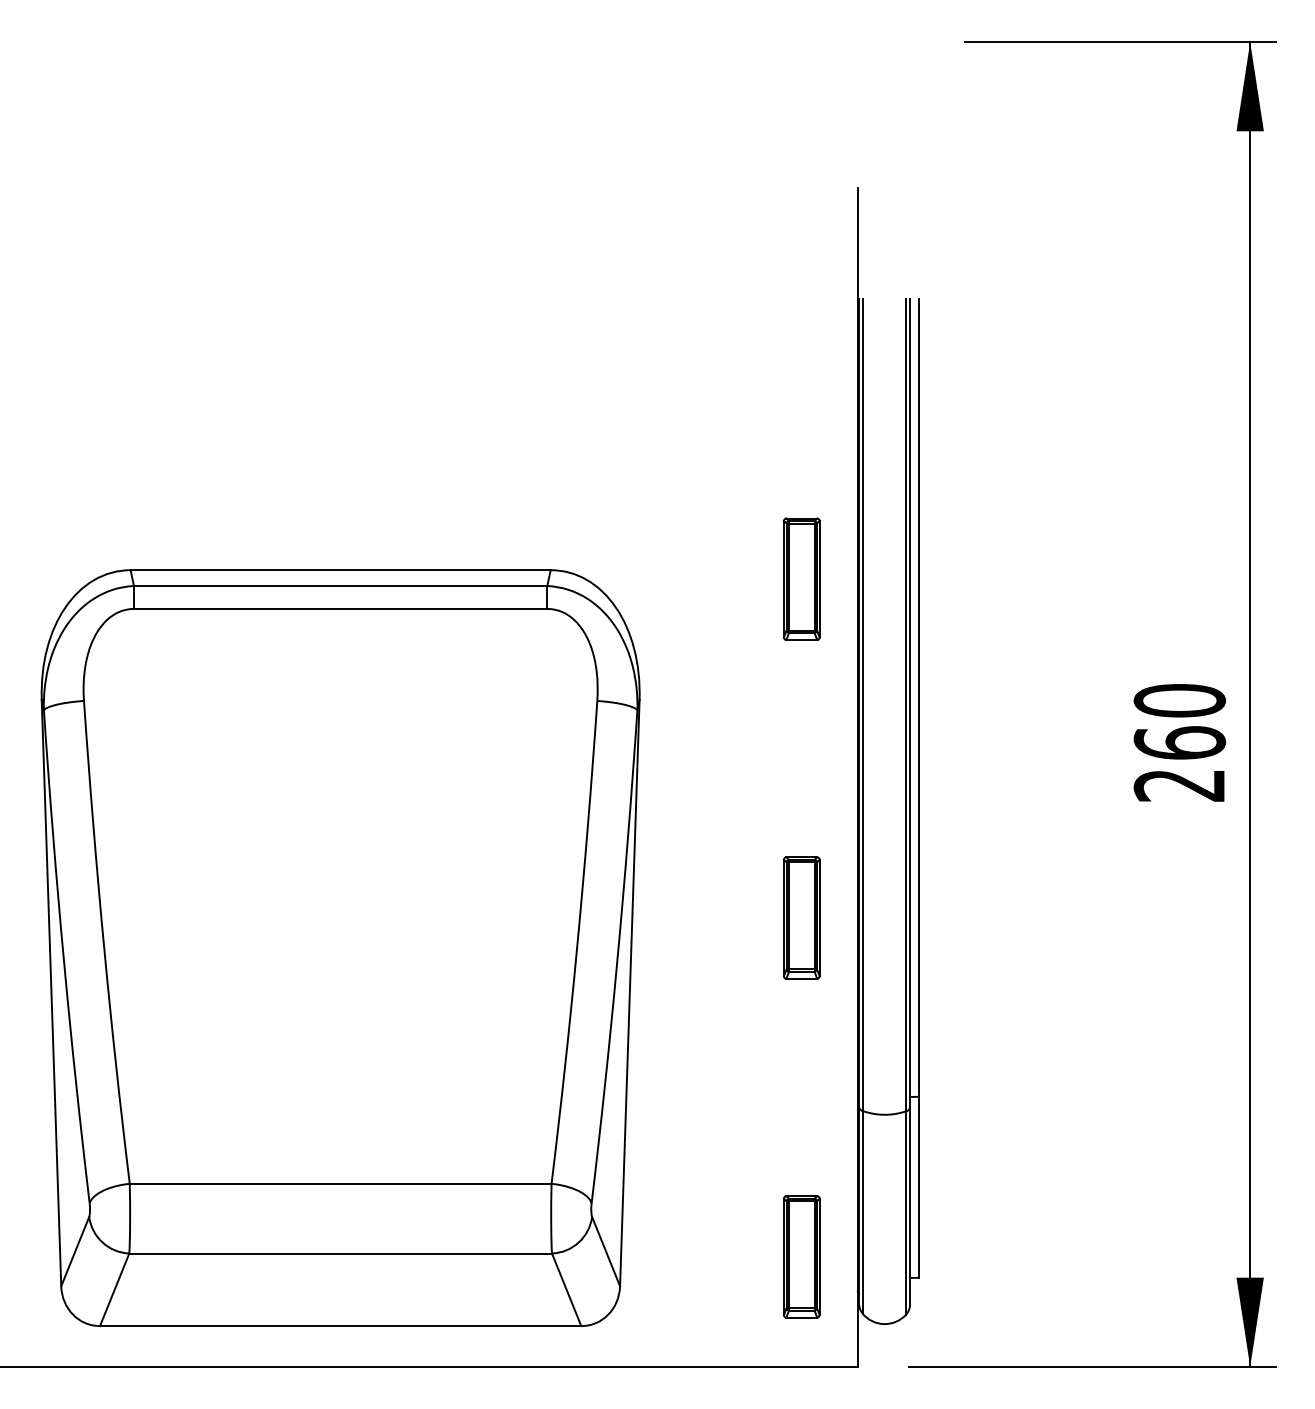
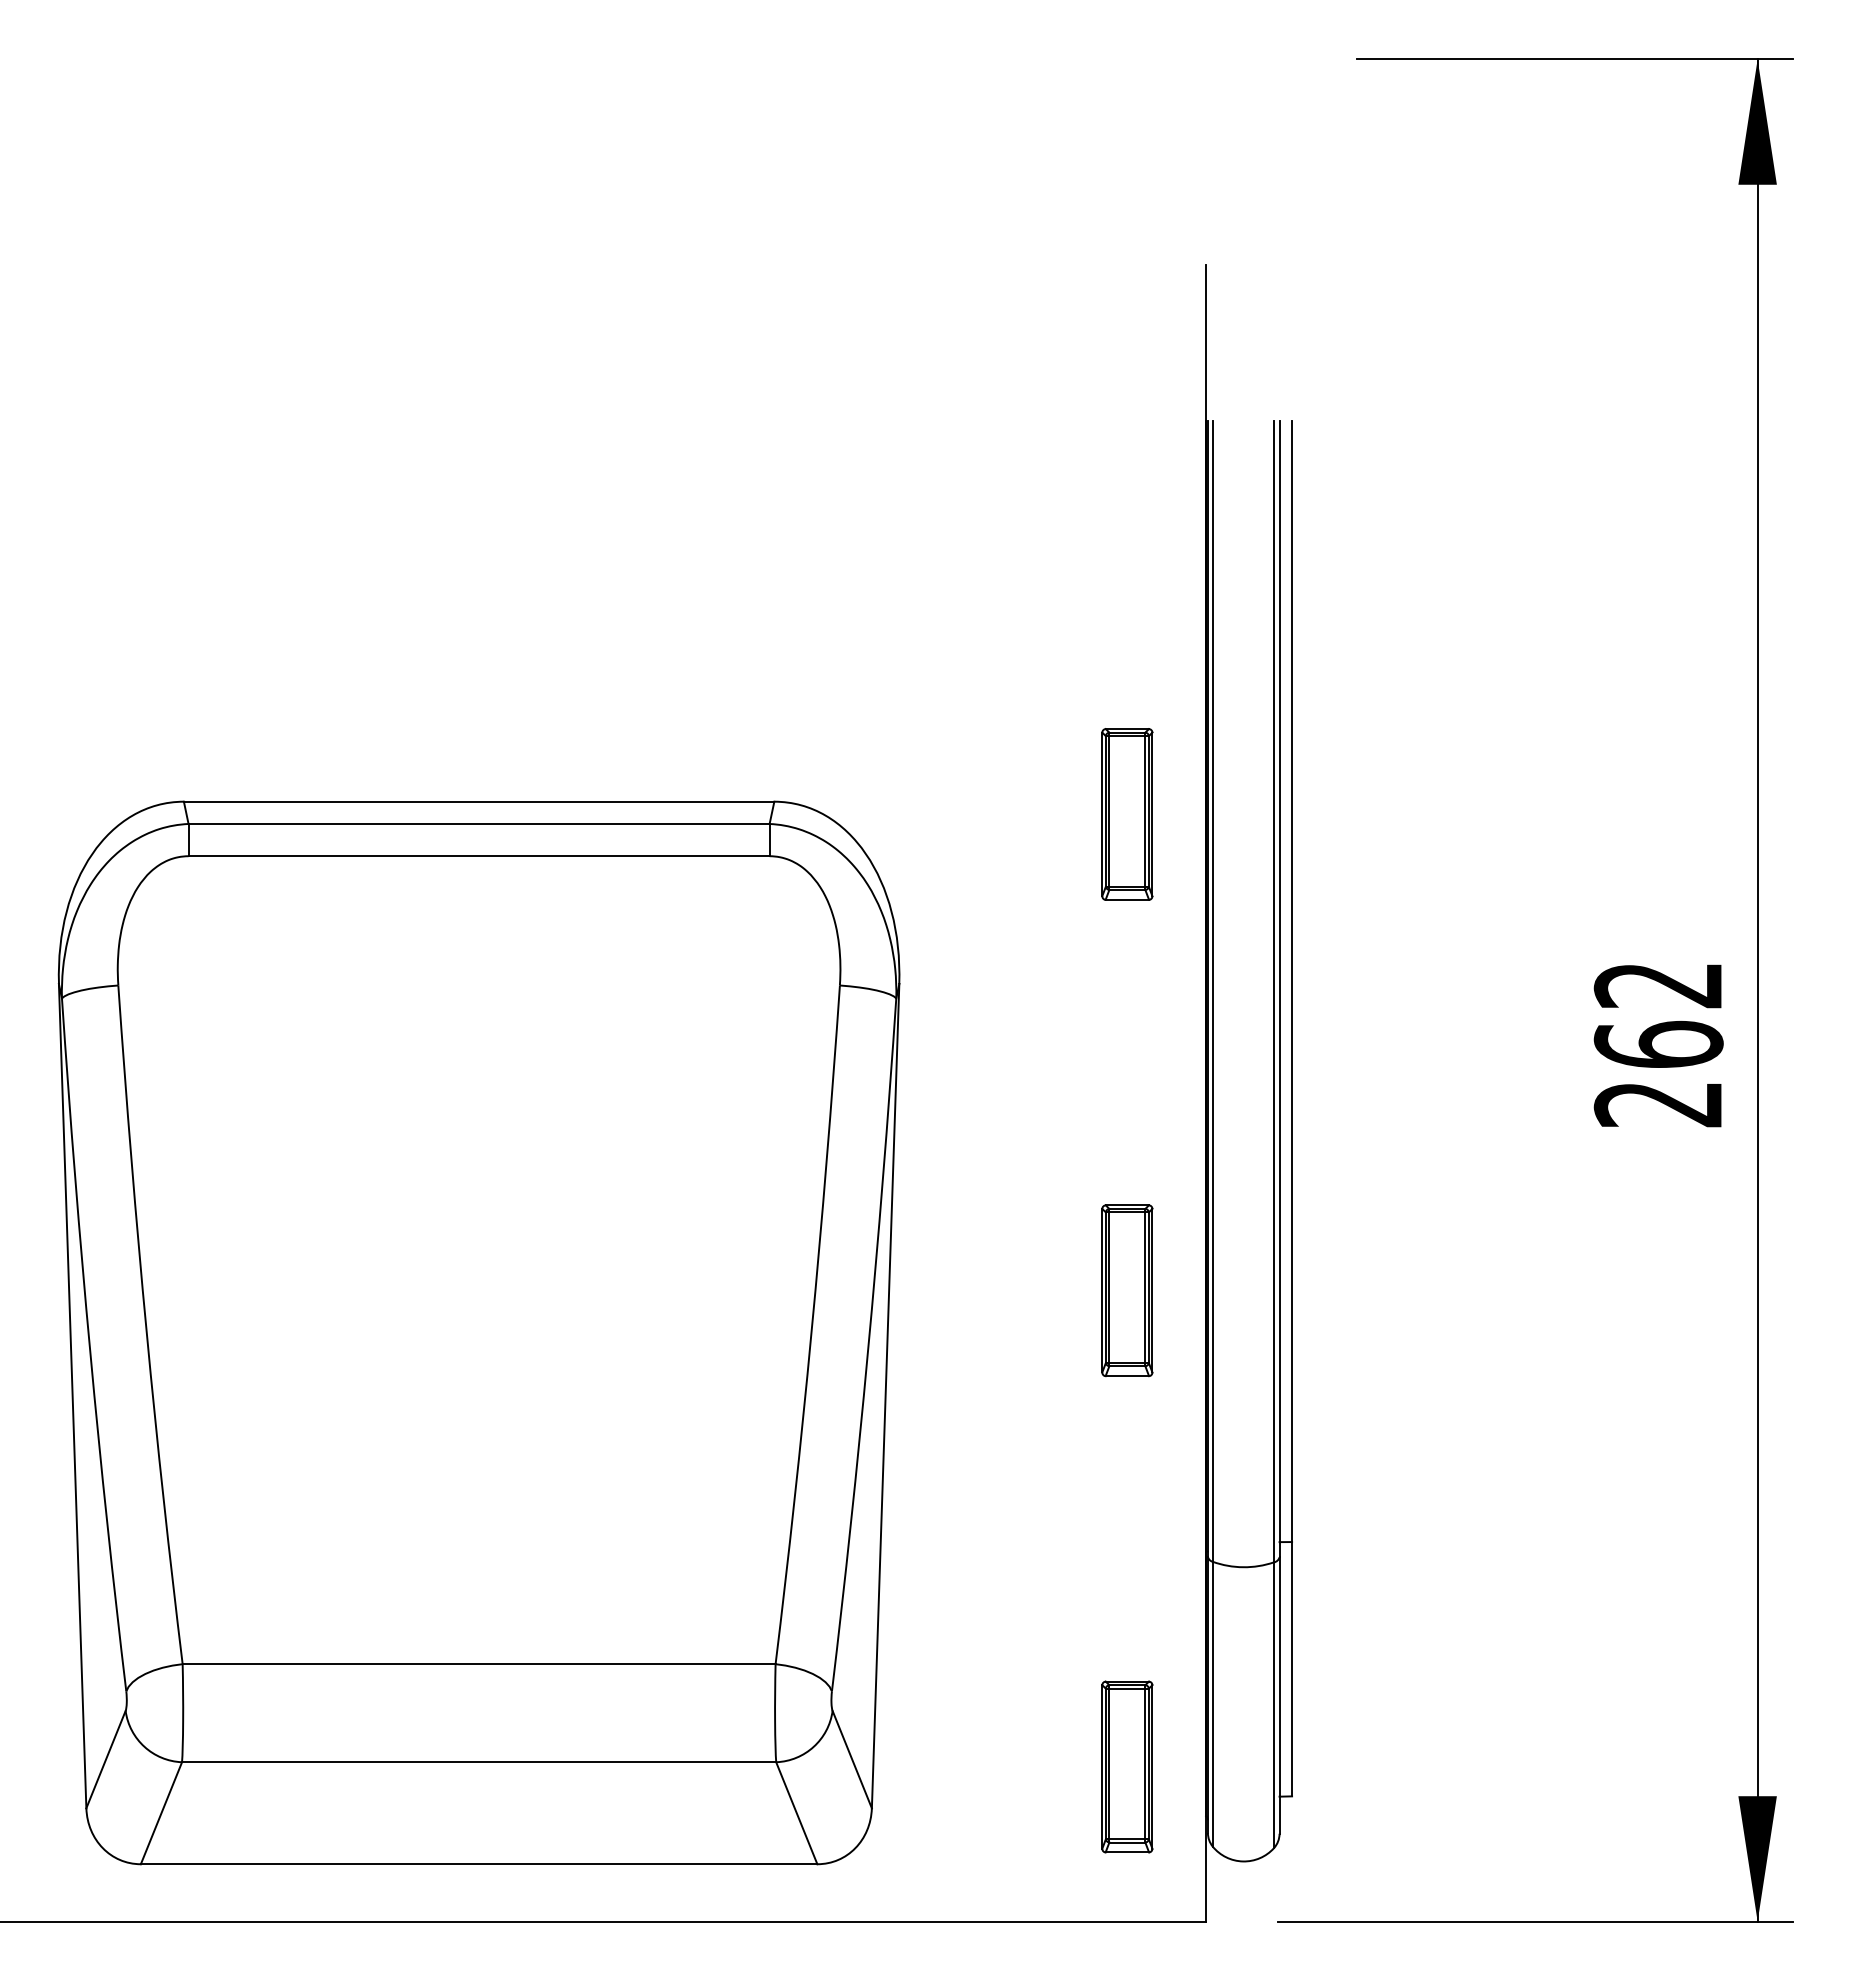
text: (1179, 700) -> (1658, 984), 260 -> 262

